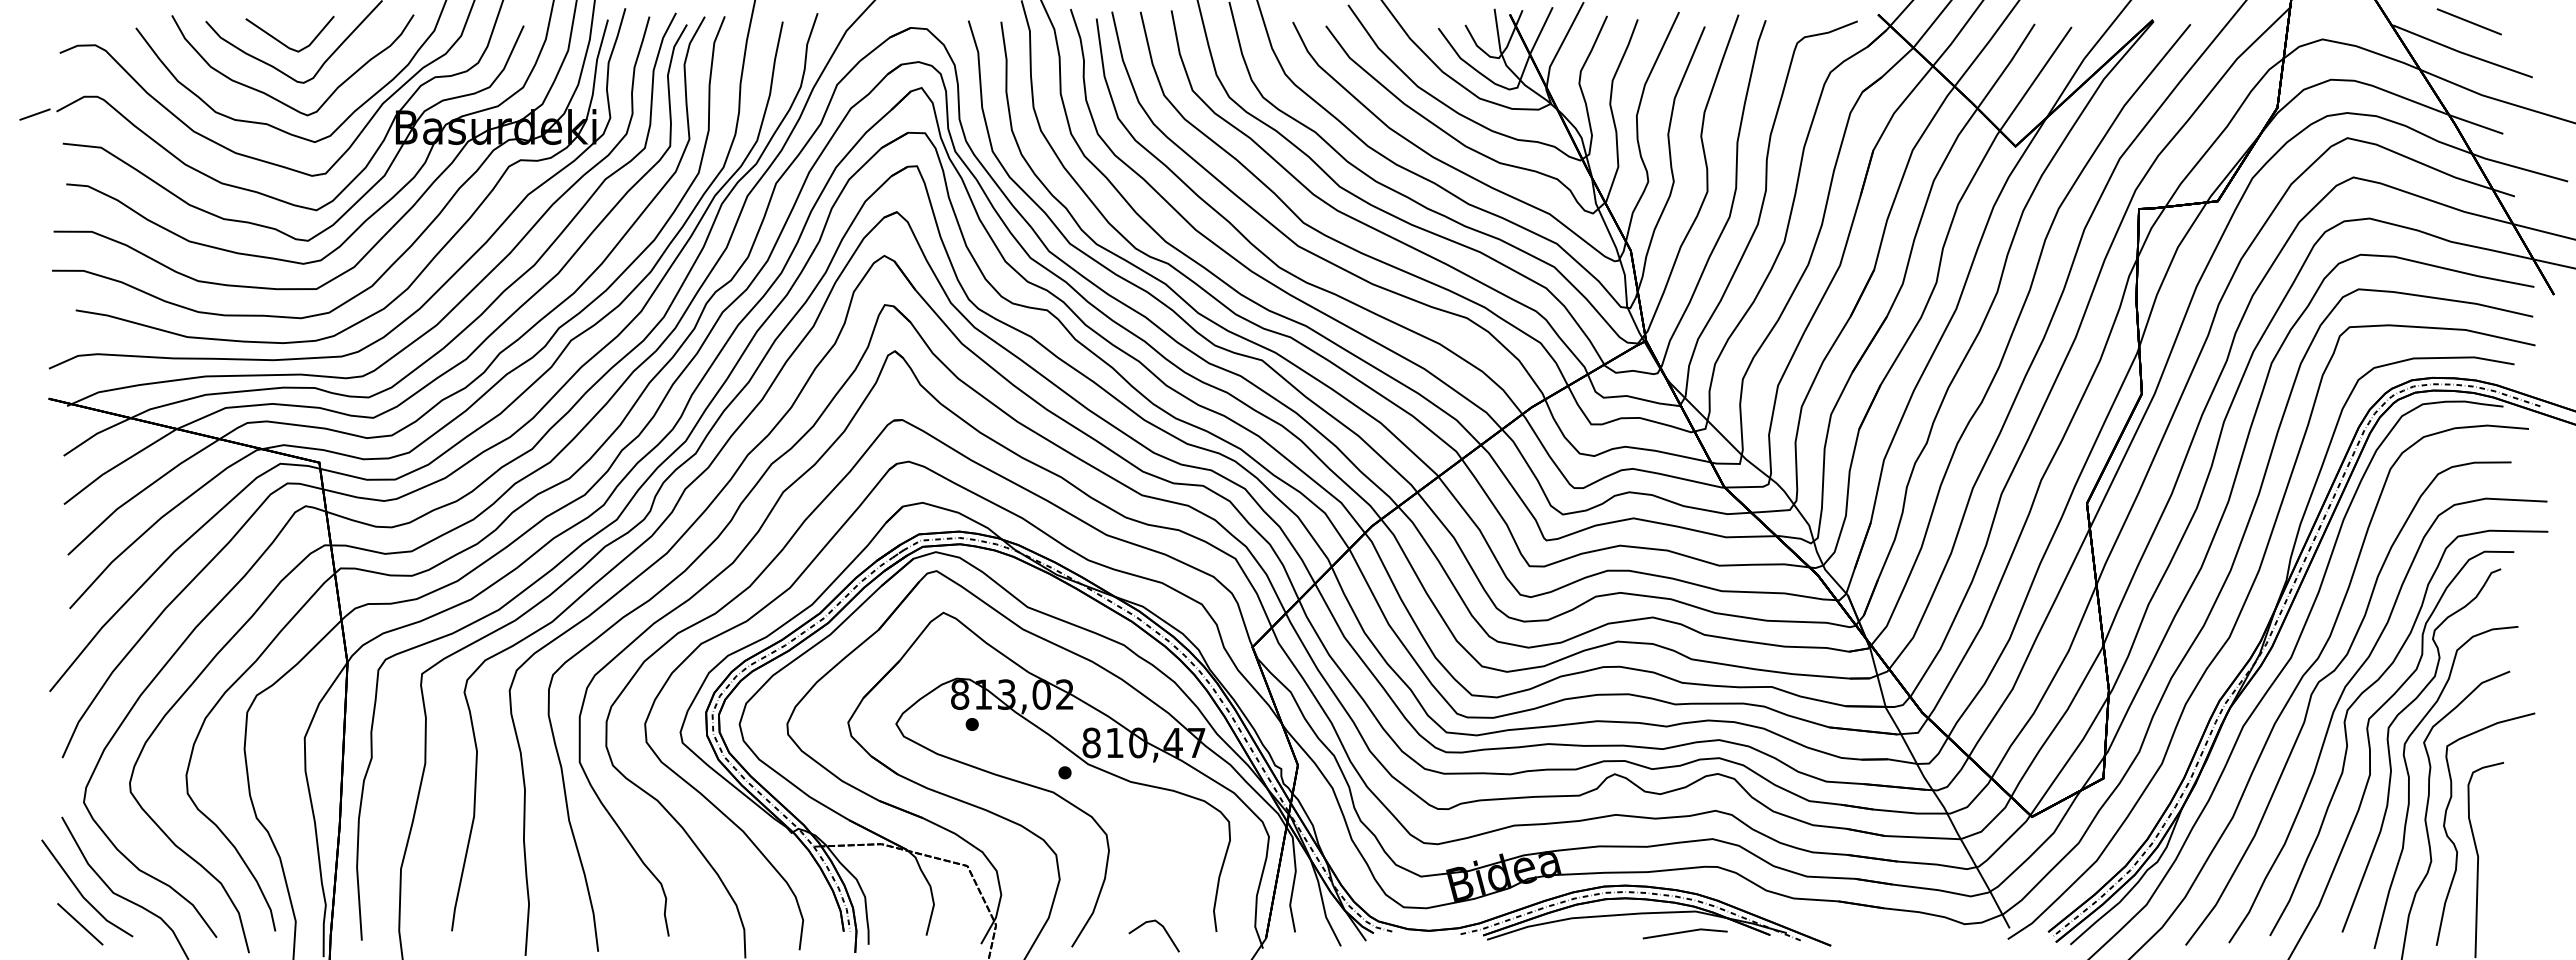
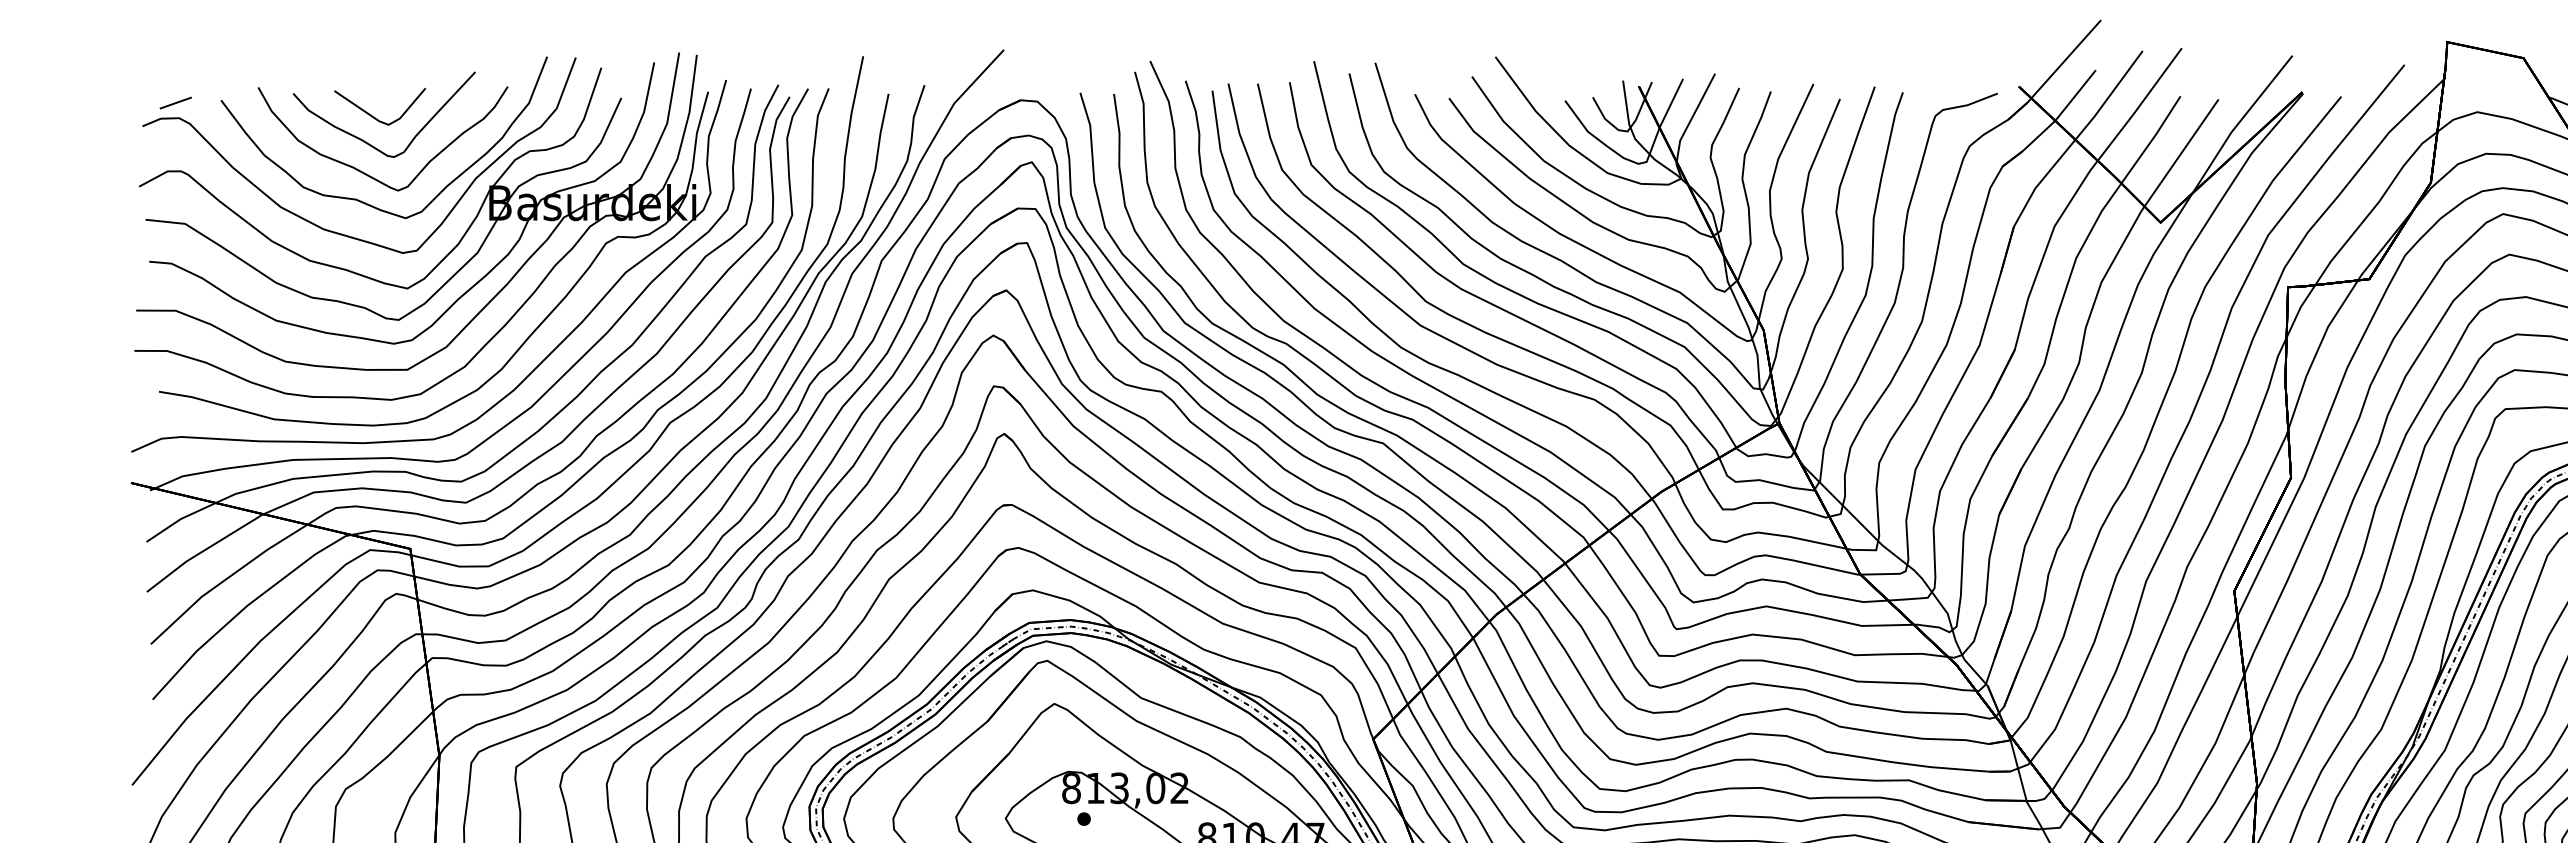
line: (34, 114) -> (175, 102), moved

